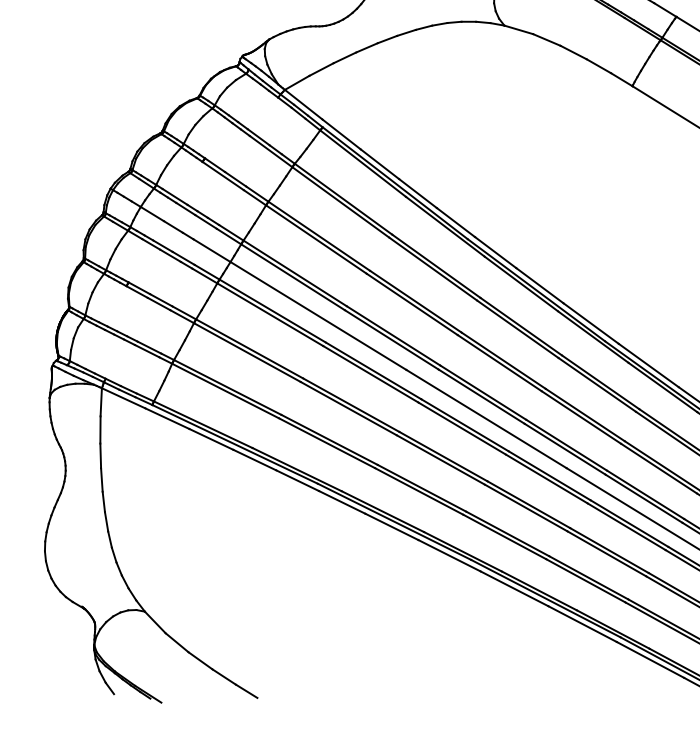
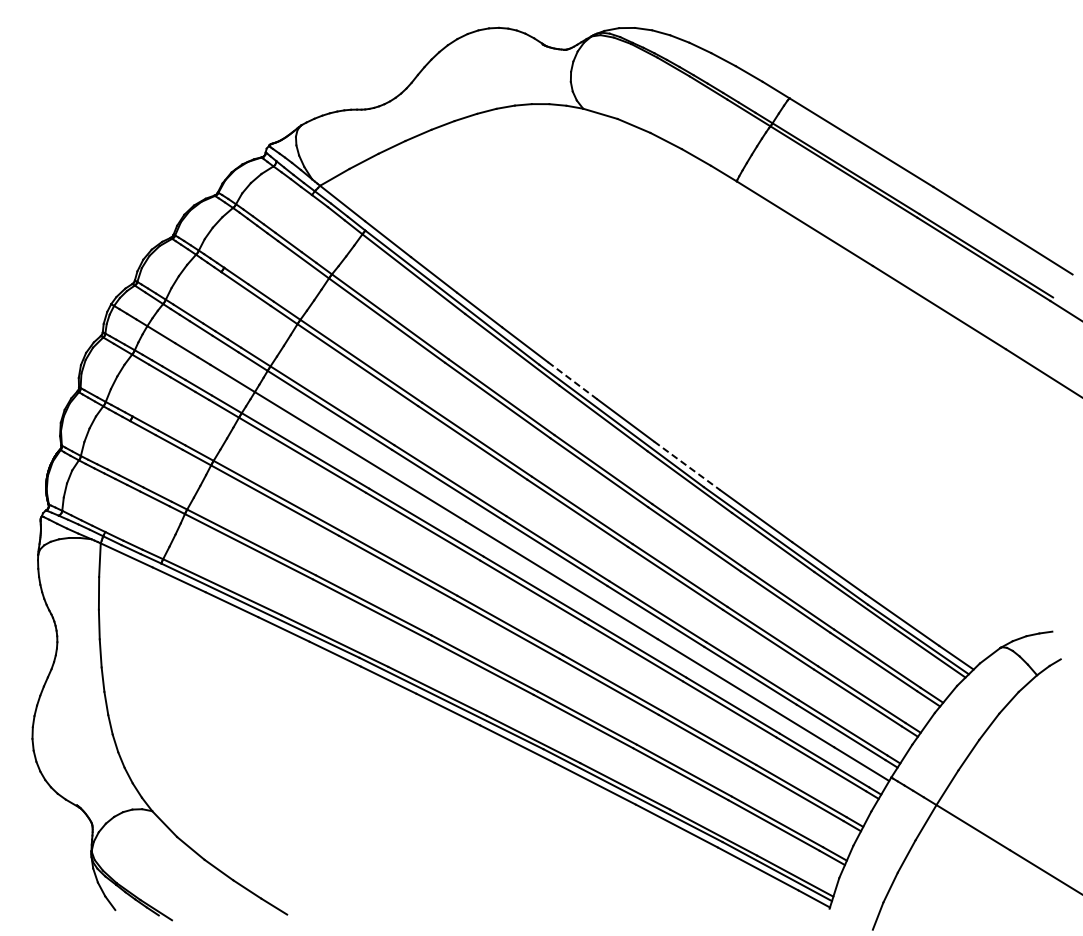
line: (495, 252) -> (572, 380), solid -> dashed
line: (591, 324) -> (687, 466), solid -> dashed

